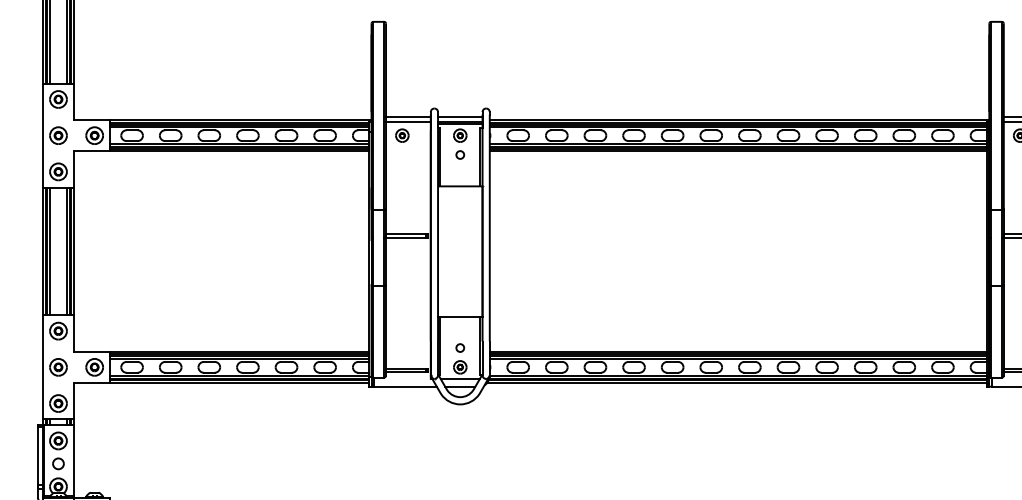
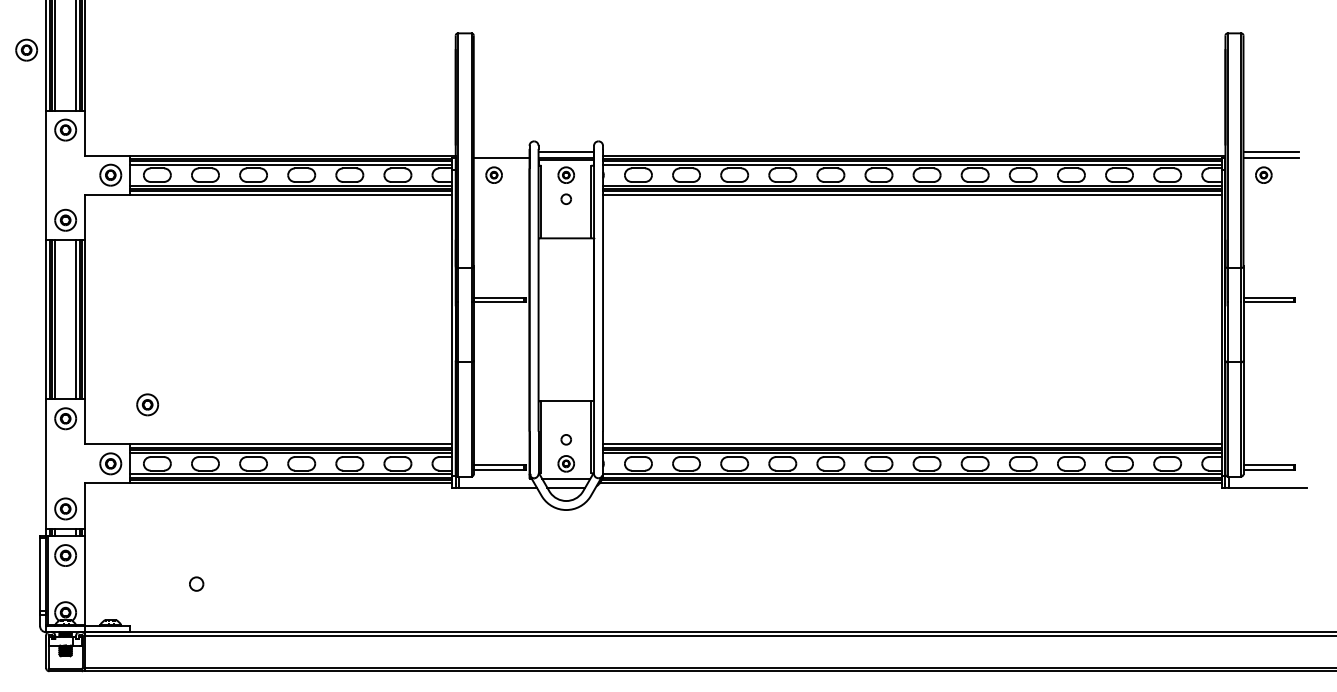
line: (408, 117) -> (501, 152), removed
part: (58, 135) -> (26, 49), moved
part: (58, 367) -> (147, 404), moved
part: (58, 463) -> (196, 583), moved

